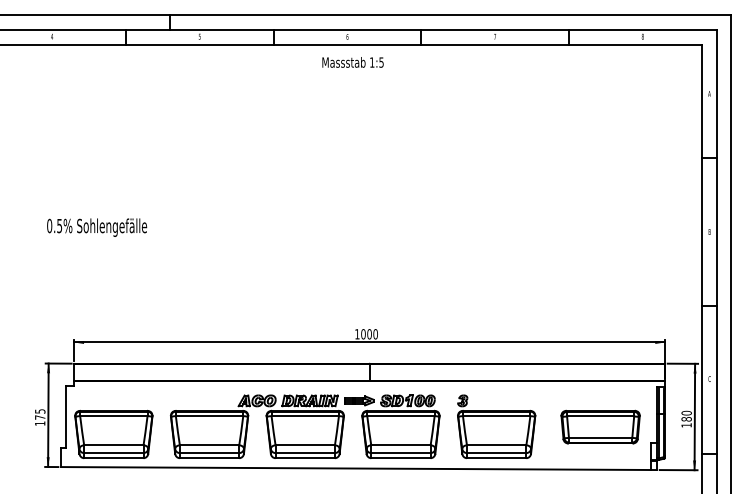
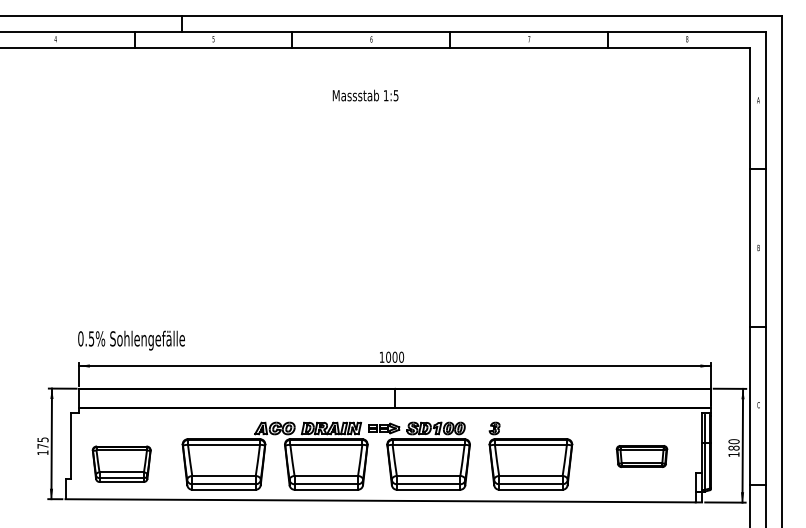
text: (352, 62) -> (365, 95), moved
text: (97, 227) -> (132, 340), moved
part: (600, 426) -> (641, 455), size x0.6
part: (113, 433) -> (121, 463), size x0.7

